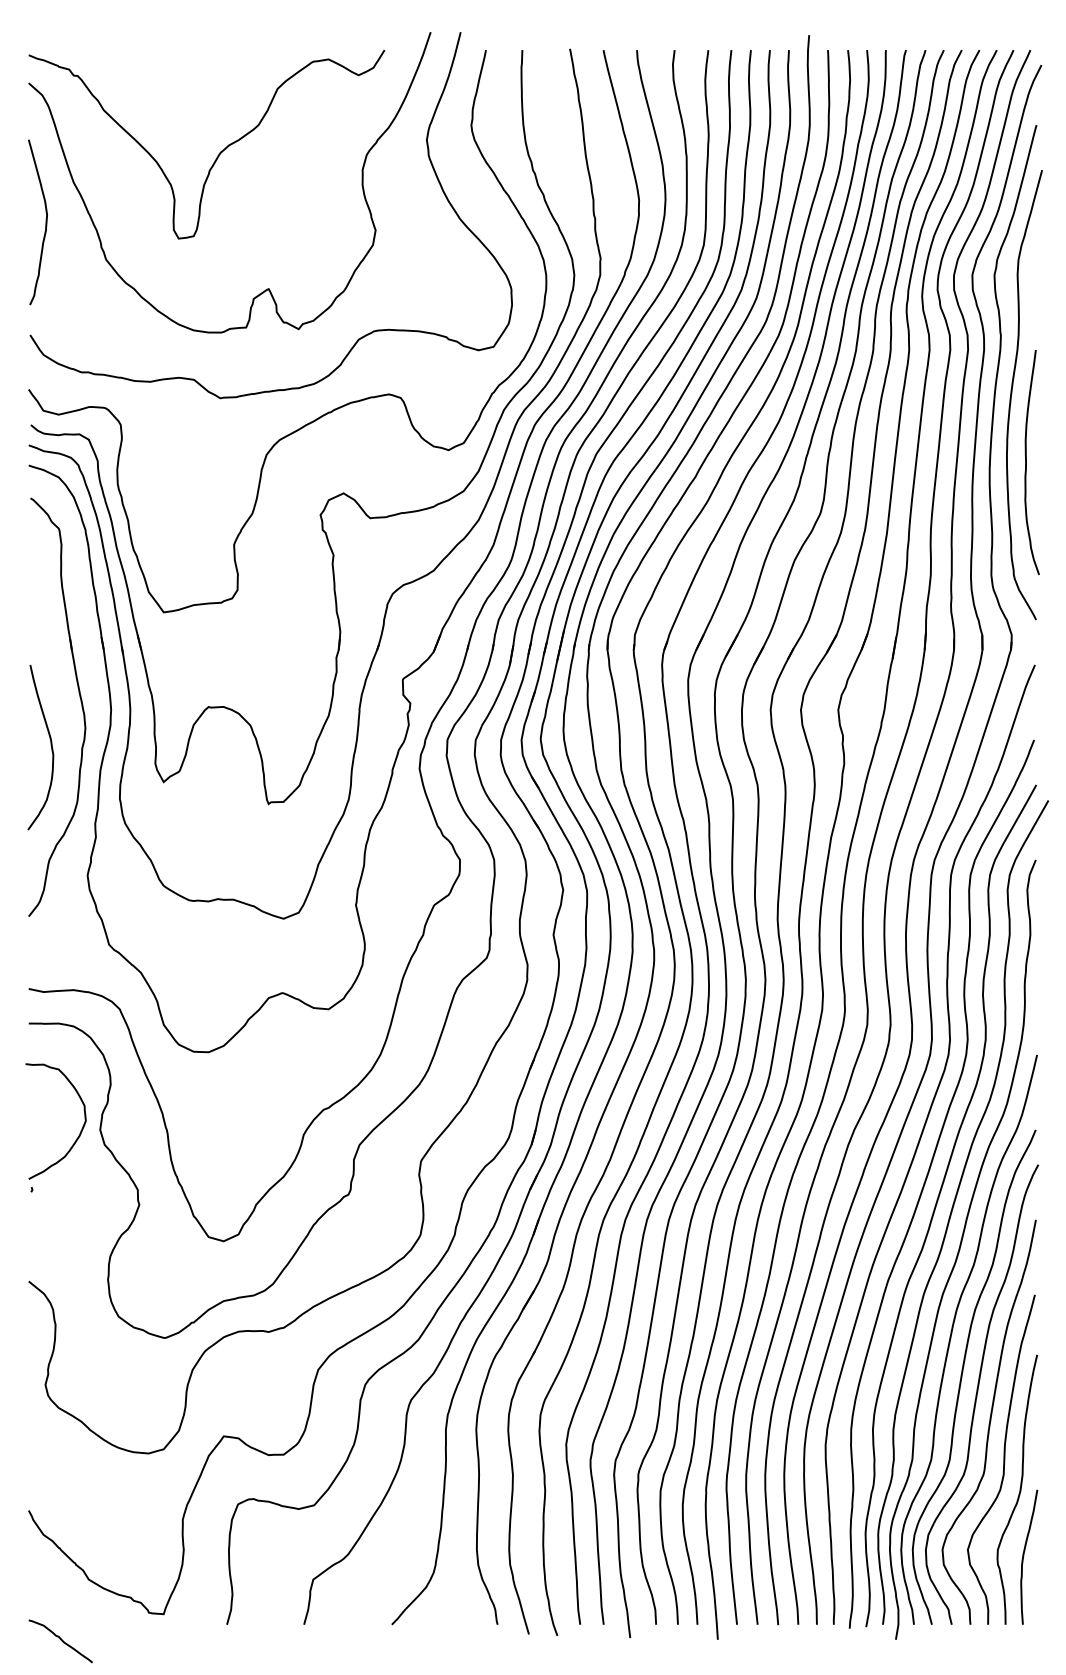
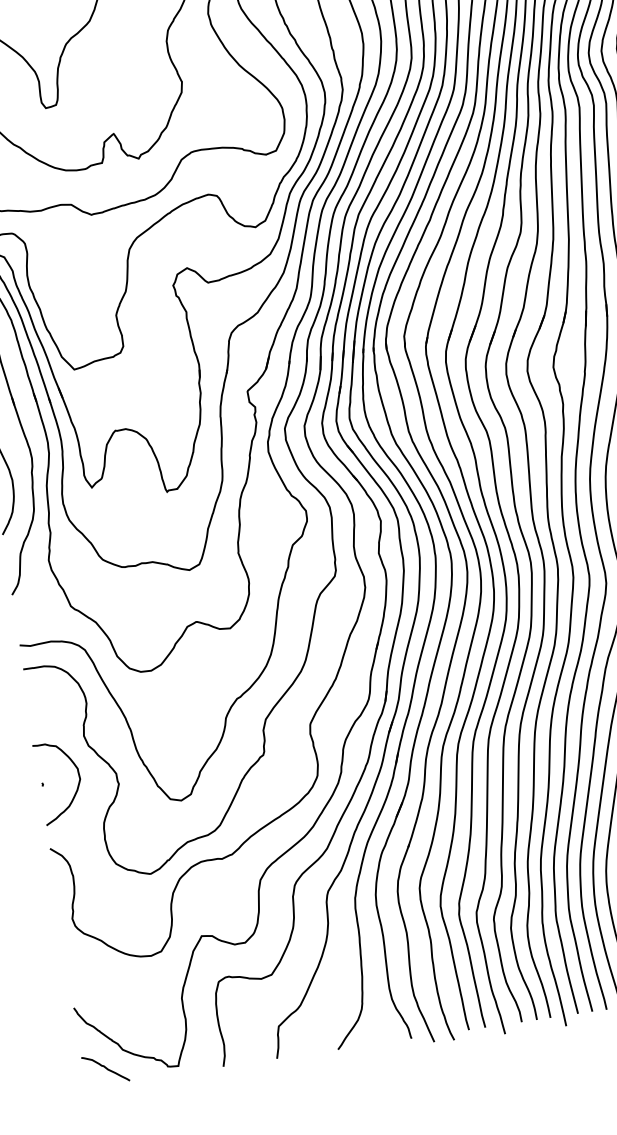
curve: (80, 1130) -> (77, 786), moved
curve: (60, 1640) -> (105, 1068), moved

